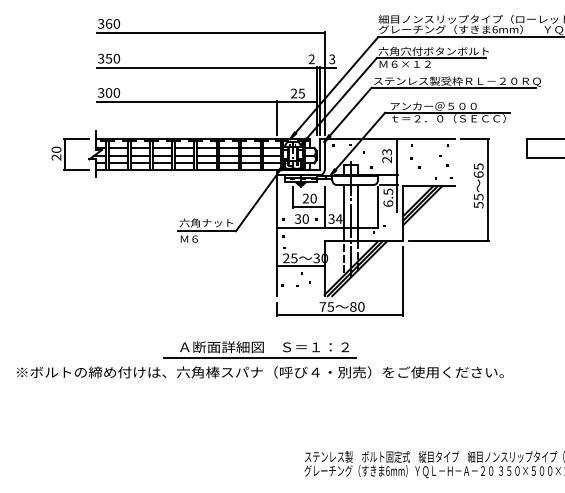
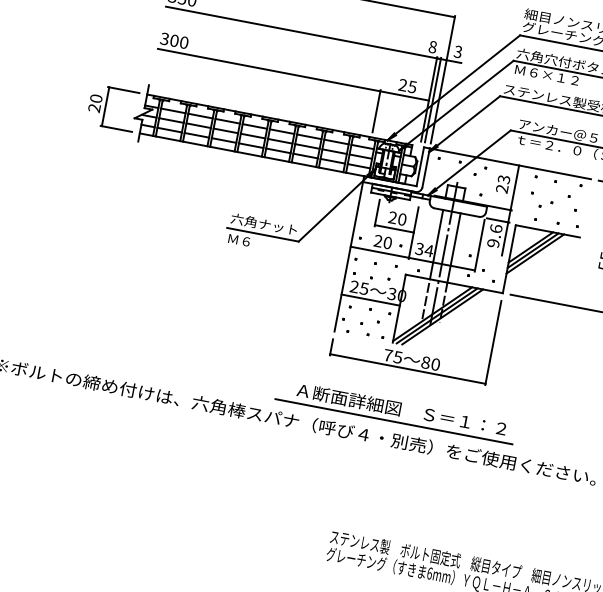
text: (311, 59) -> (432, 47), 2 -> 8
text: (388, 197) -> (495, 235), 6.5 -> 9.6
text: (297, 219) -> (377, 241), 30 -> 20
part: (259, 349) -> (395, 411), moved

